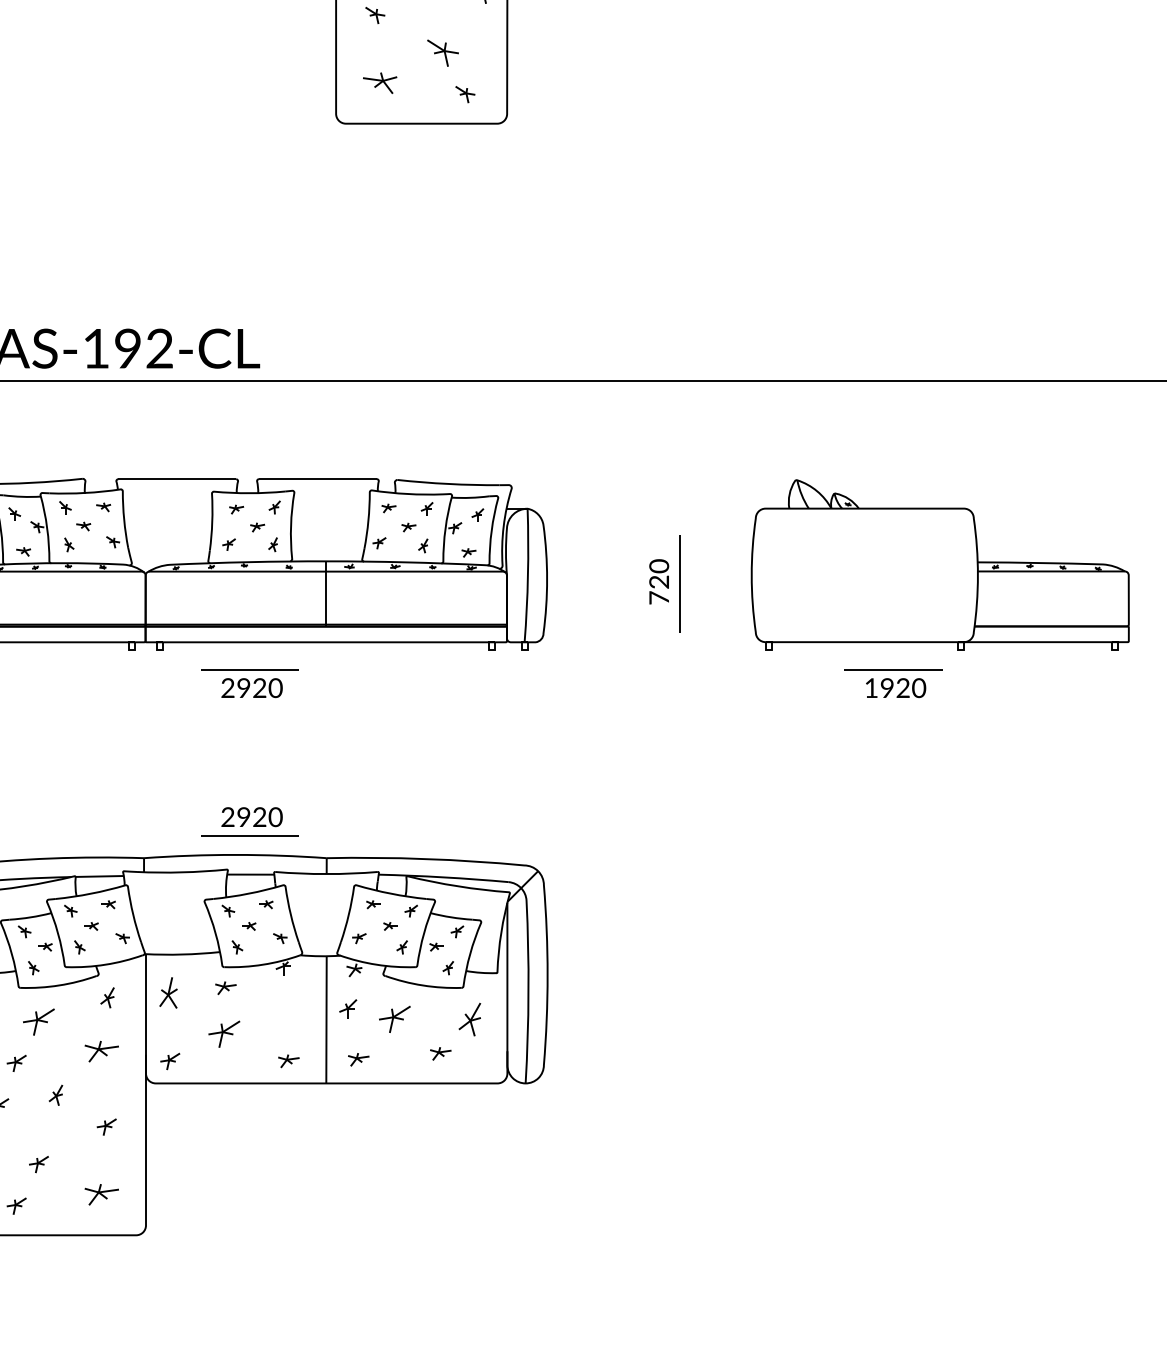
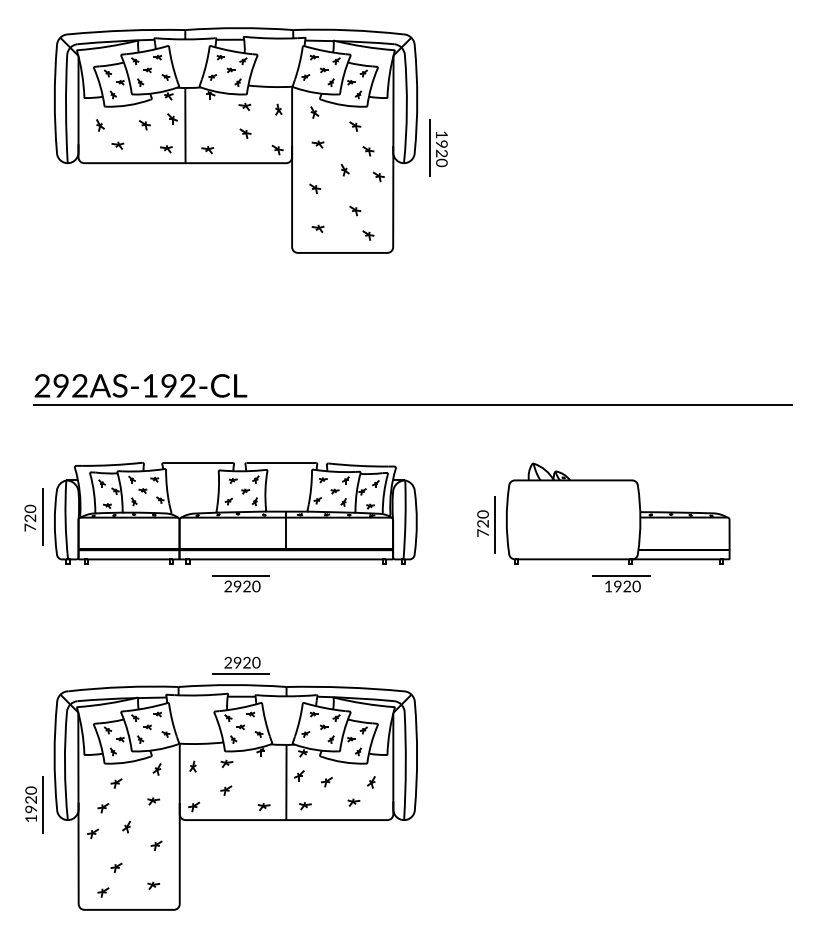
part: (443, 51) -> (355, 210), size x0.62
part: (379, 82) -> (317, 228), size x0.62
part: (939, 564) -> (617, 513), moved
part: (167, 992) -> (192, 766), size x0.62
part: (394, 1019) -> (326, 782), size x0.62
part: (470, 1019) -> (371, 782), size x0.62
part: (38, 1021) -> (116, 783), size x0.62
part: (225, 1033) -> (226, 790), size x0.62
part: (101, 1051) -> (153, 801), size x0.62
part: (101, 1194) -> (153, 885), size x0.62

